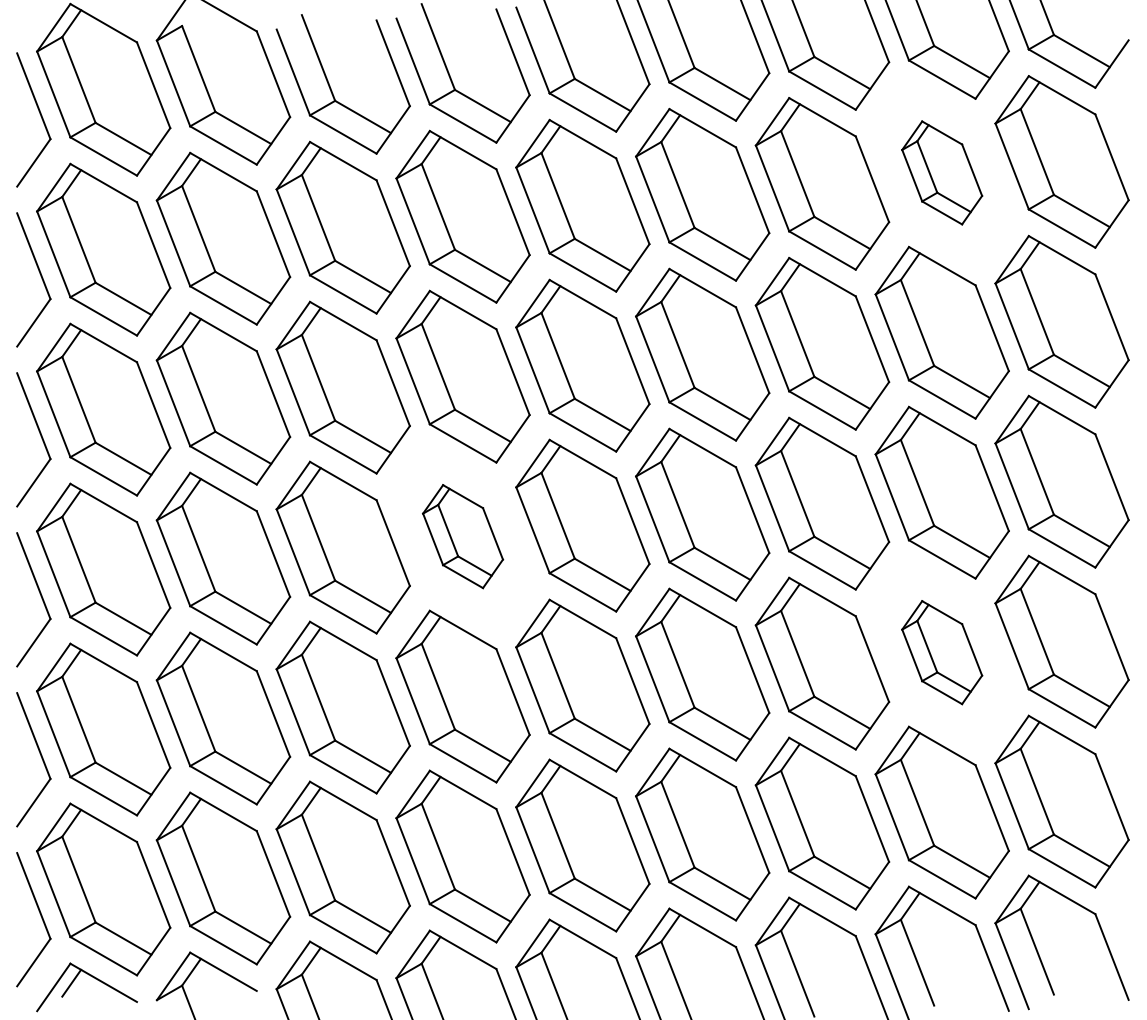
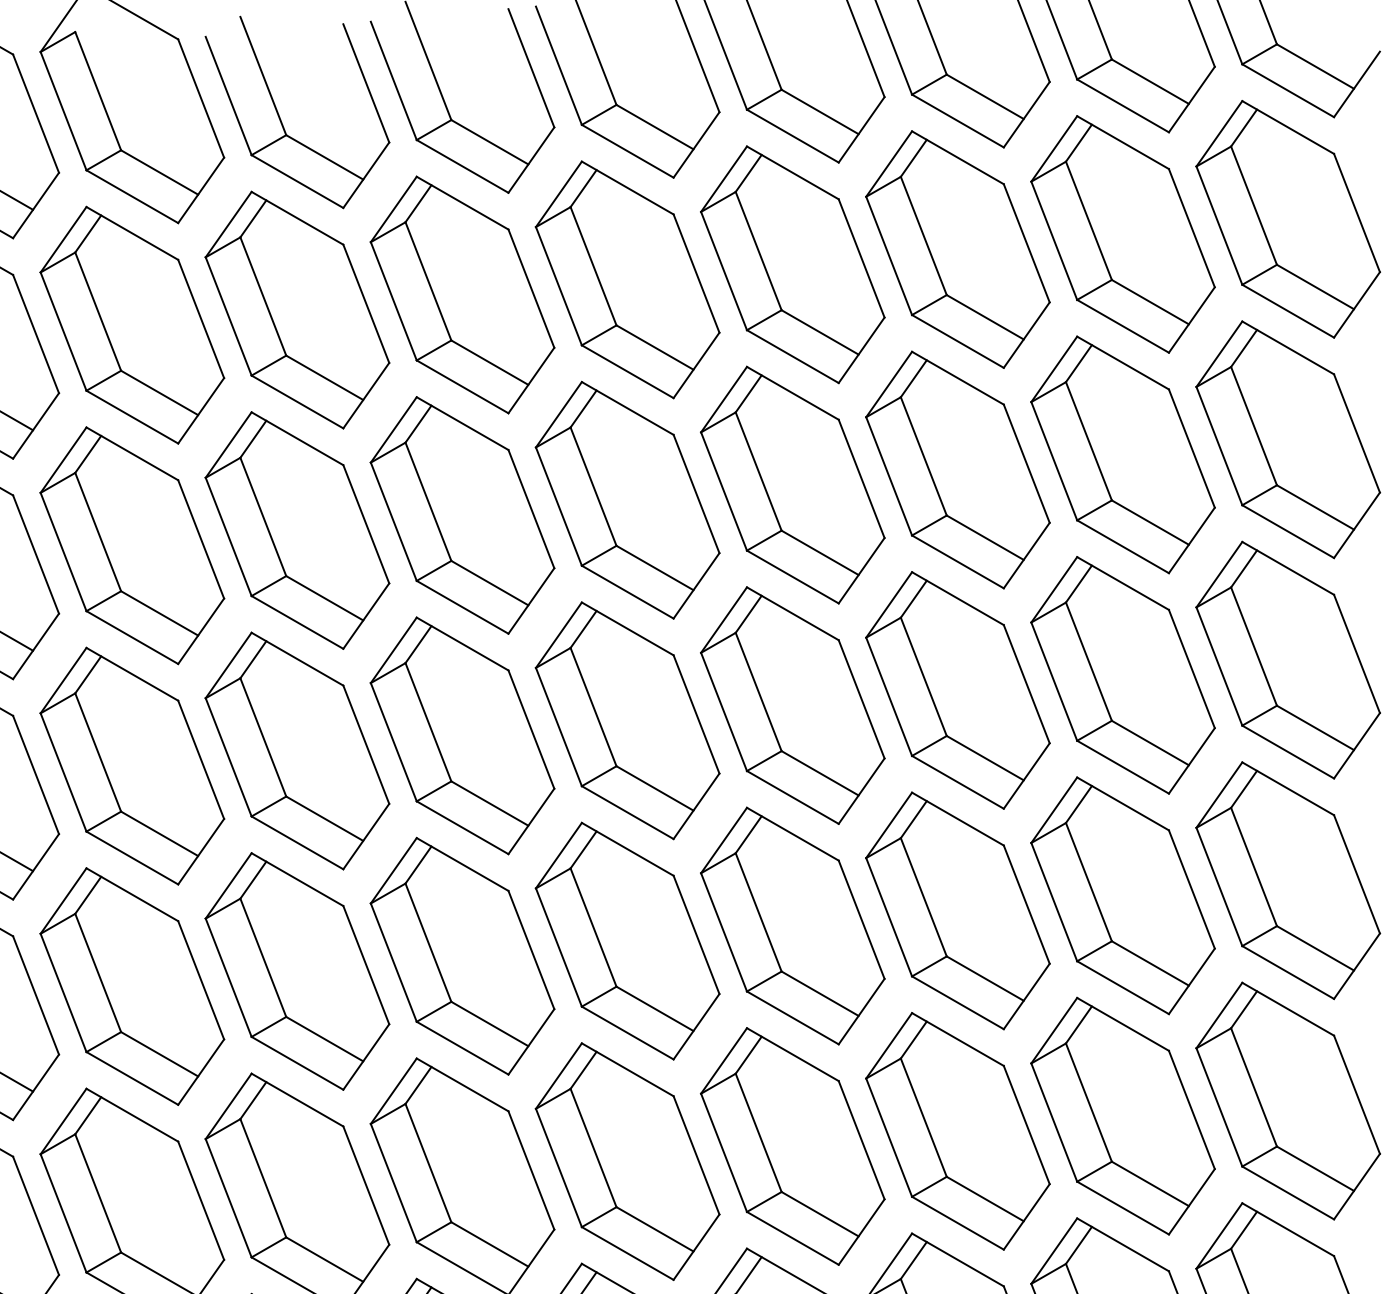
part: (941, 172) -> (1121, 233), size x1.67
part: (462, 536) -> (461, 735), size x1.67
part: (941, 652) -> (1121, 895), size x1.67

